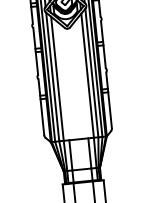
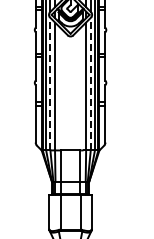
line: (91, 72) -> (90, 83), solid -> dashed
line: (52, 76) -> (50, 83), solid -> dashed

